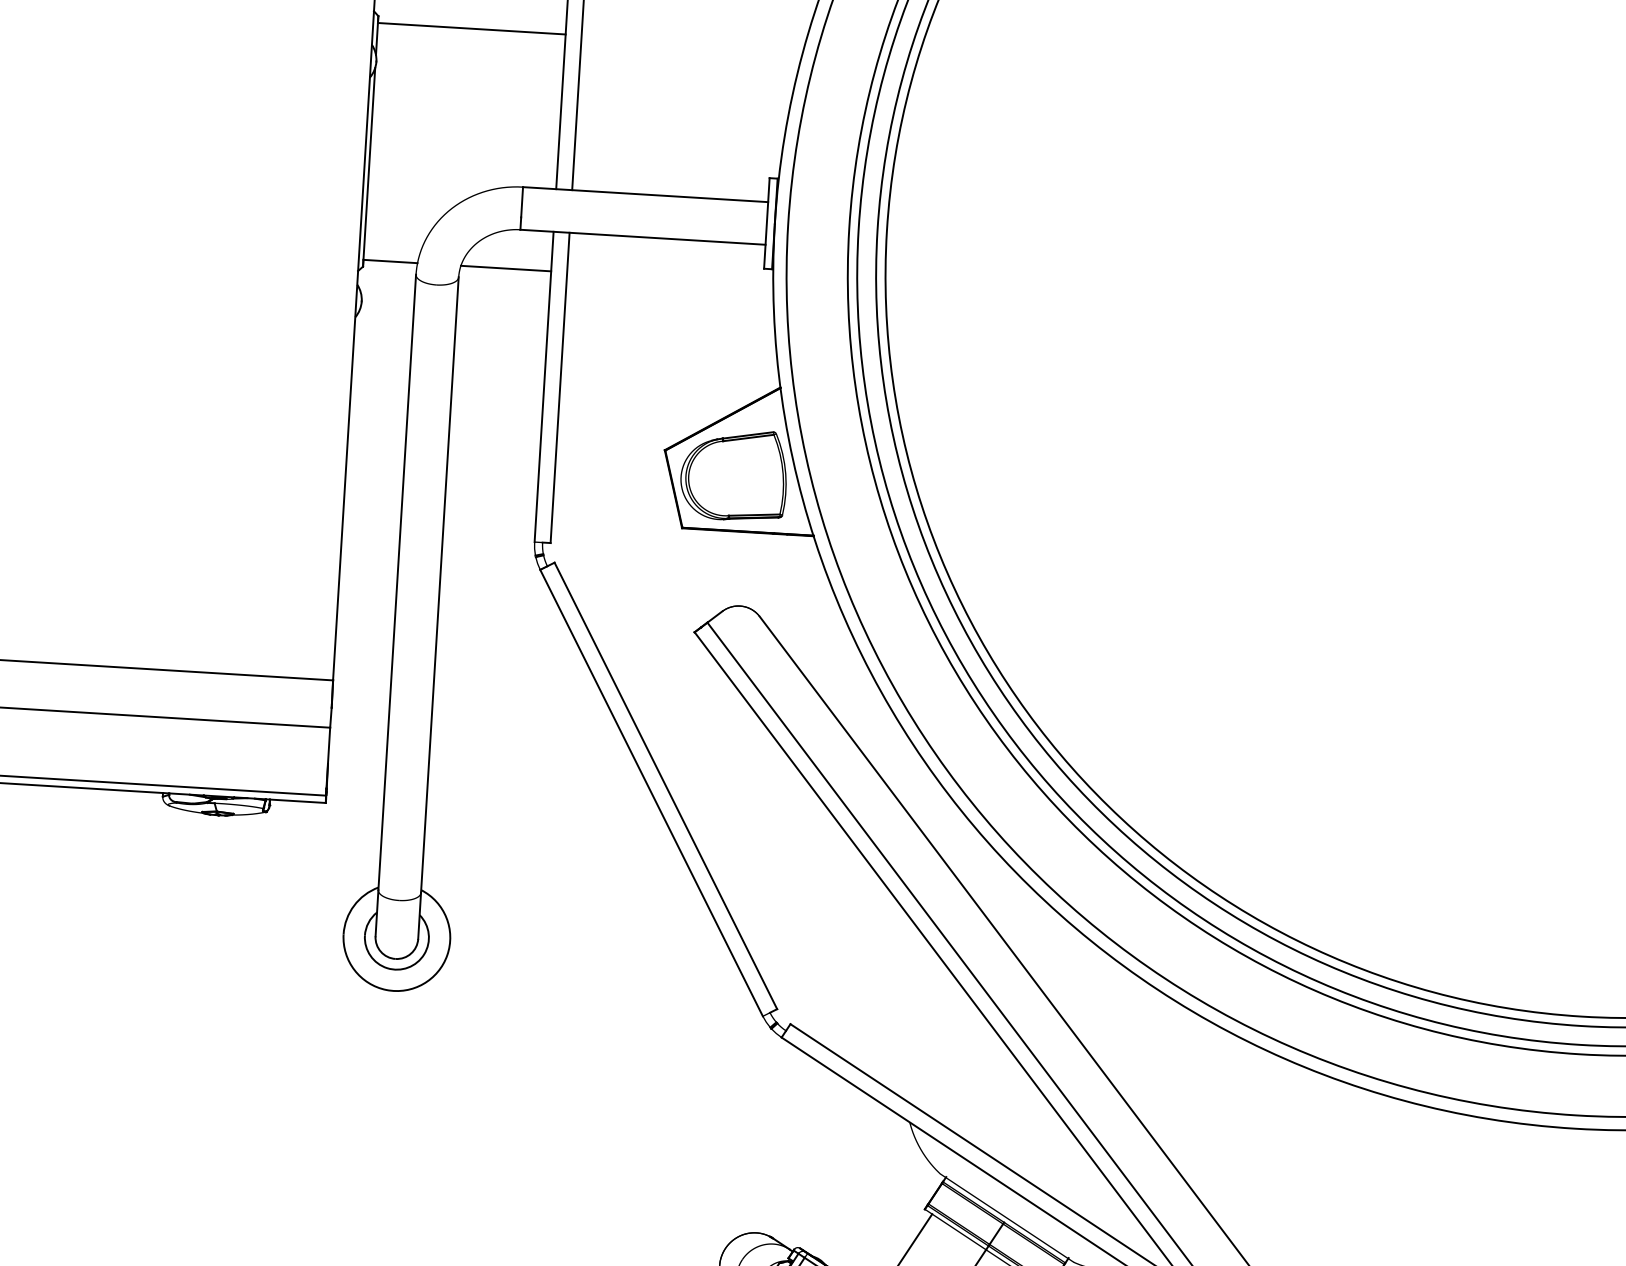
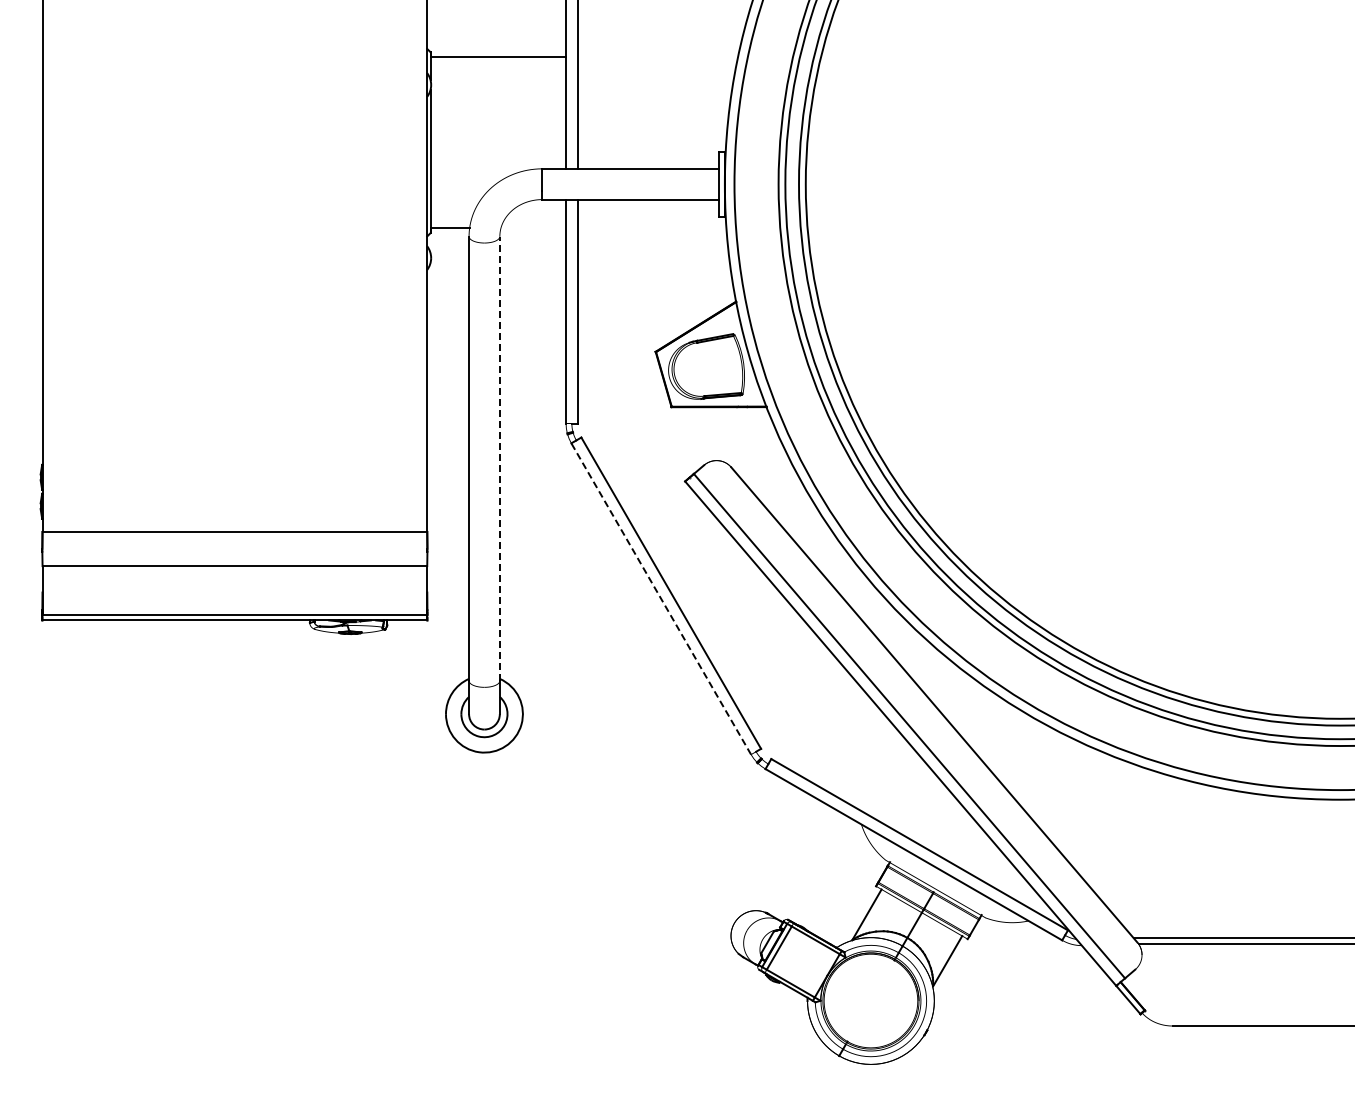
line: (505, 269) -> (533, 228), removed
line: (439, 584) -> (499, 458), solid -> dashed
line: (651, 792) -> (661, 598), solid -> dashed

